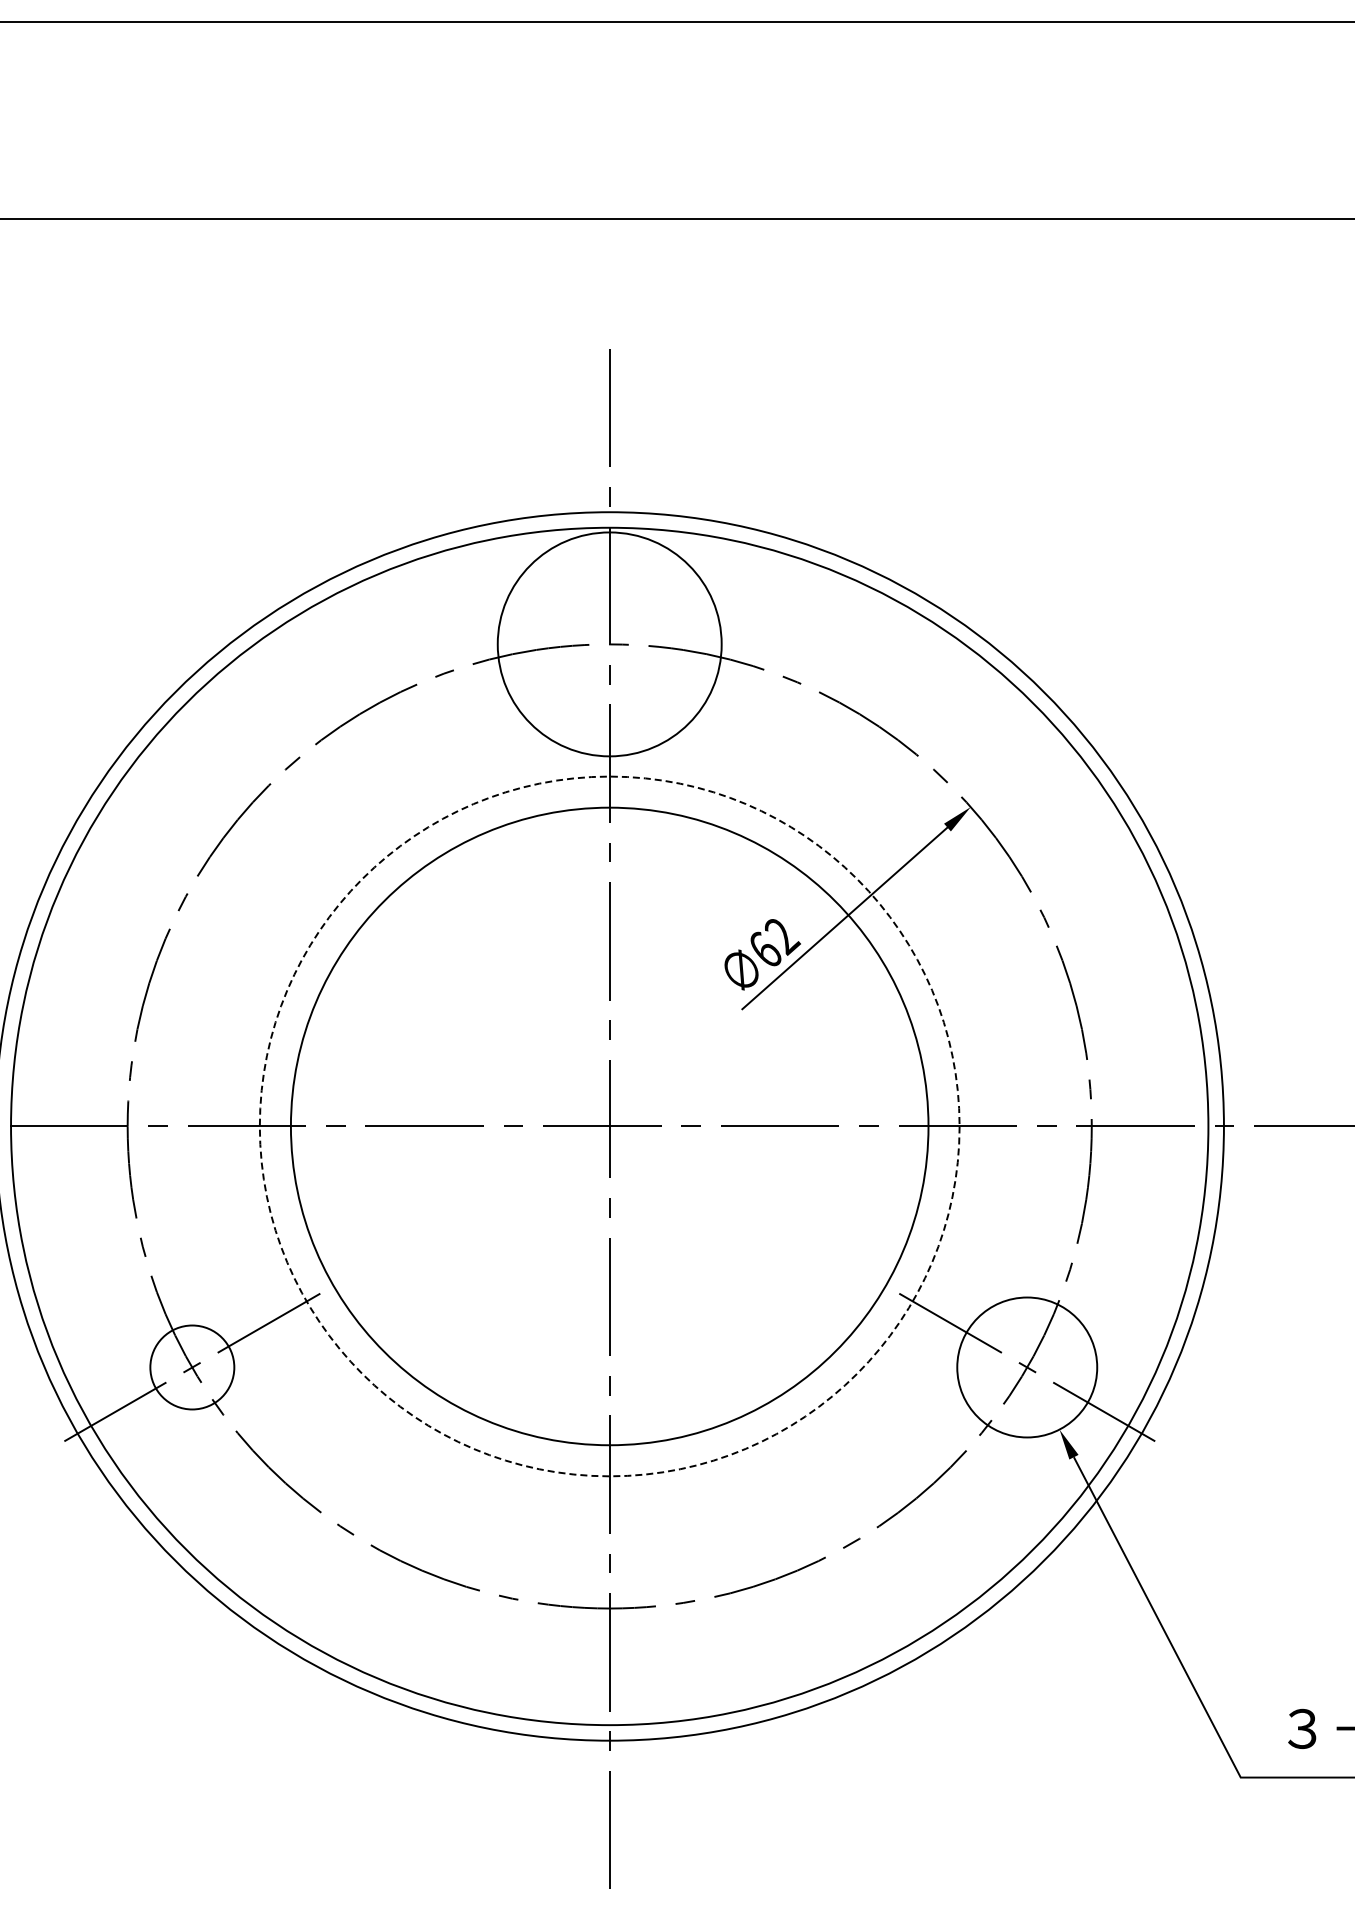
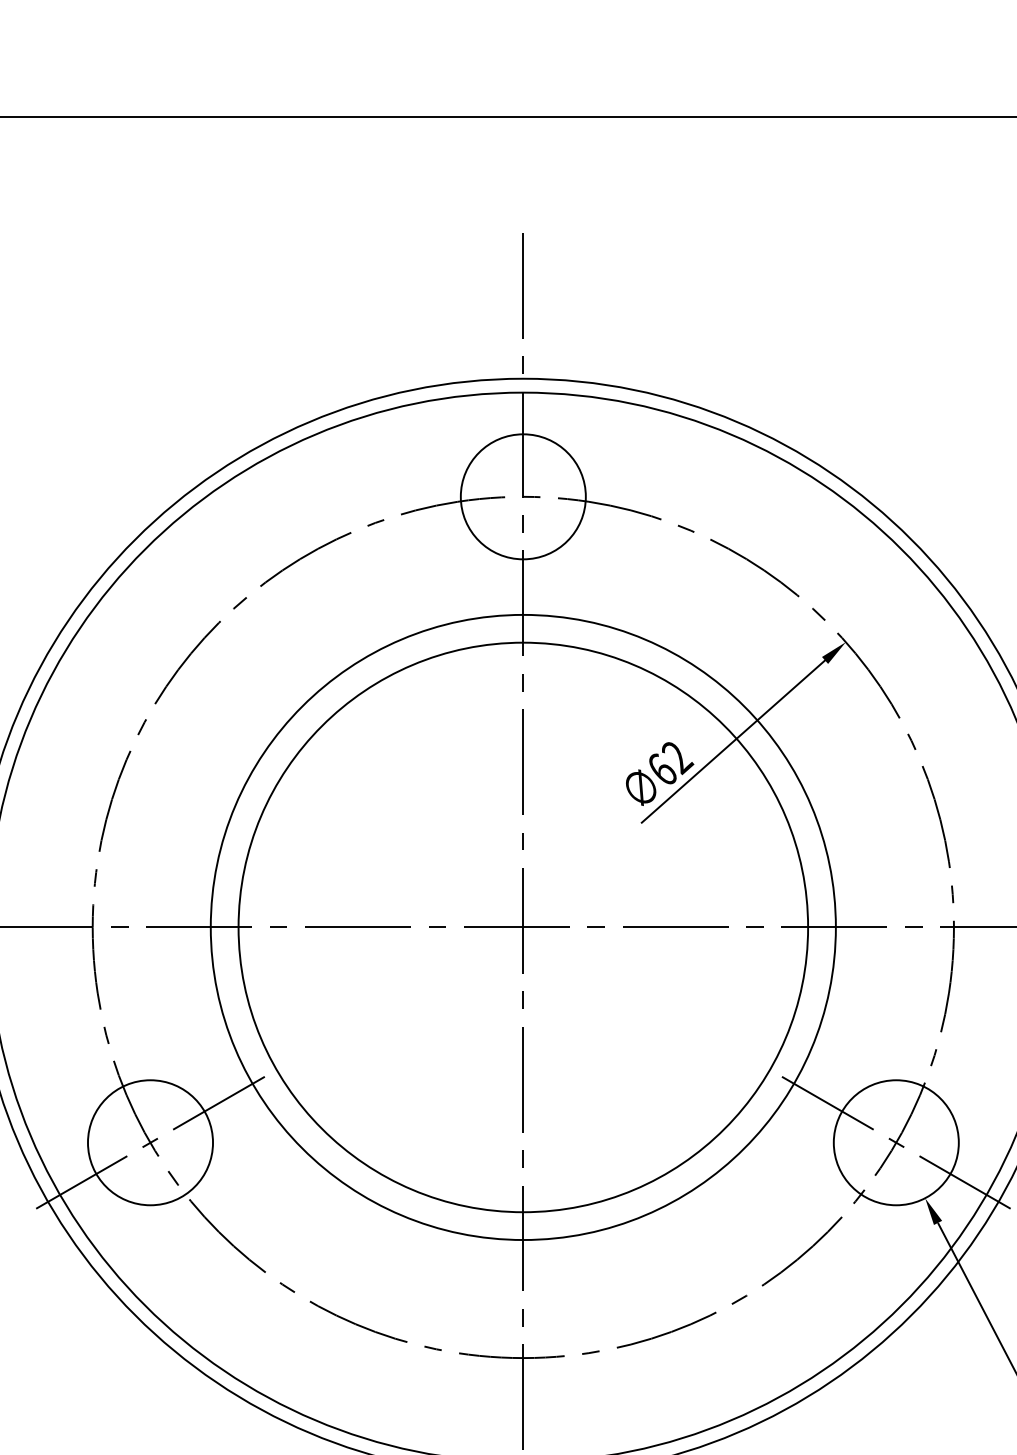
circle: (609, 644) -> (523, 496), size x0.62
circle: (609, 1126) -> (523, 927), dashed -> solid
circle: (192, 1367) -> (150, 1142), size x1.67

